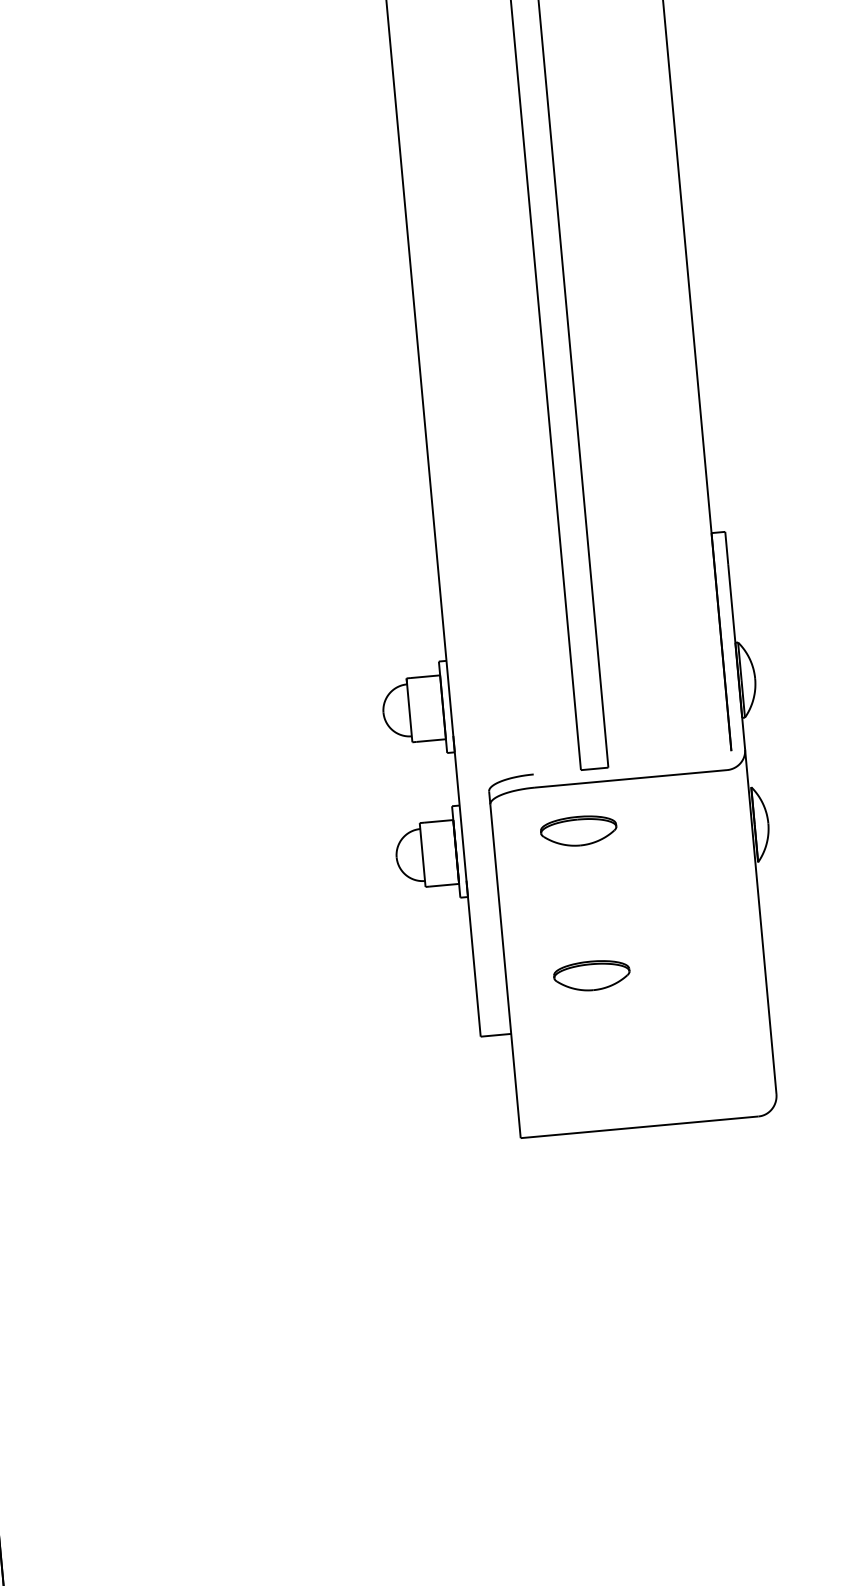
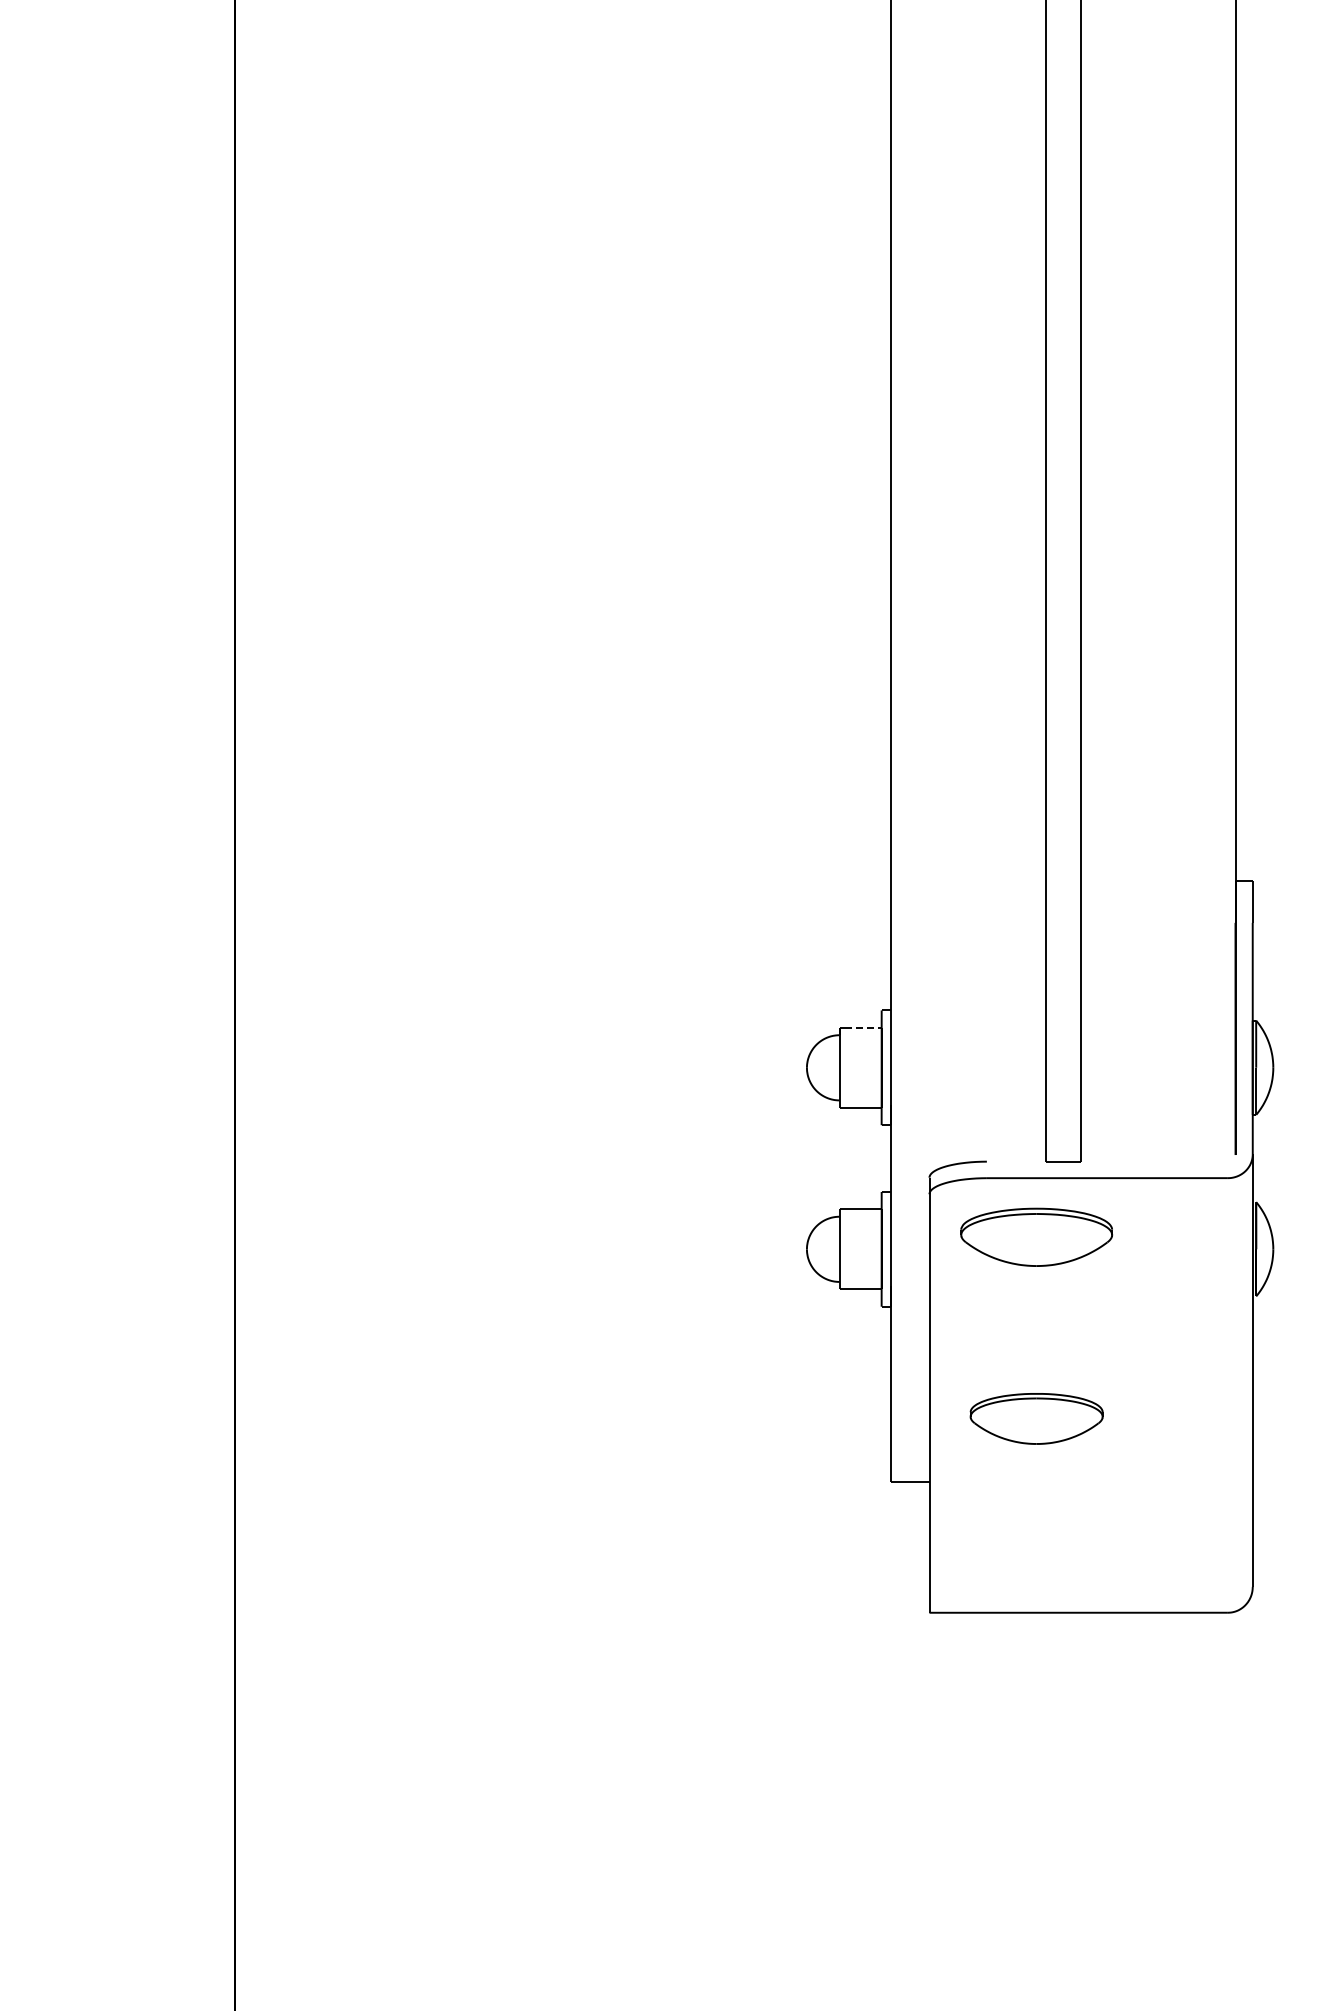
line: (425, 676) -> (863, 1027), solid -> dashed
part: (578, 831) -> (1036, 1237), size x1.6
part: (591, 975) -> (1036, 1418), size x1.4

